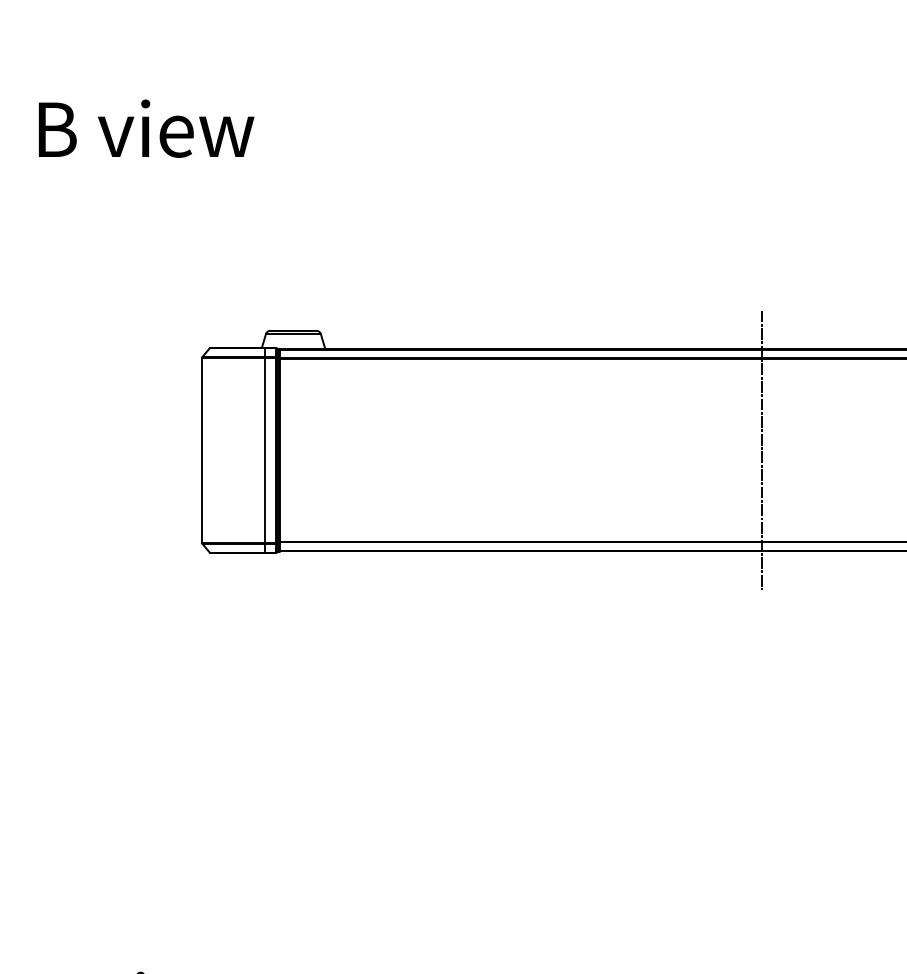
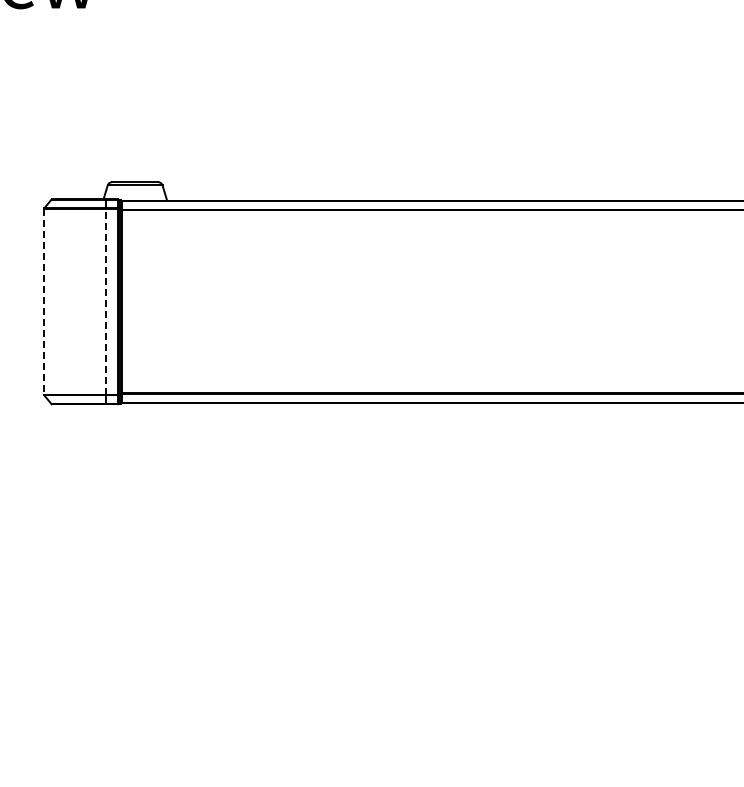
line: (202, 450) -> (44, 301), solid -> dashed
line: (264, 450) -> (106, 301), solid -> dashed
line: (761, 450) -> (603, 301), removed

